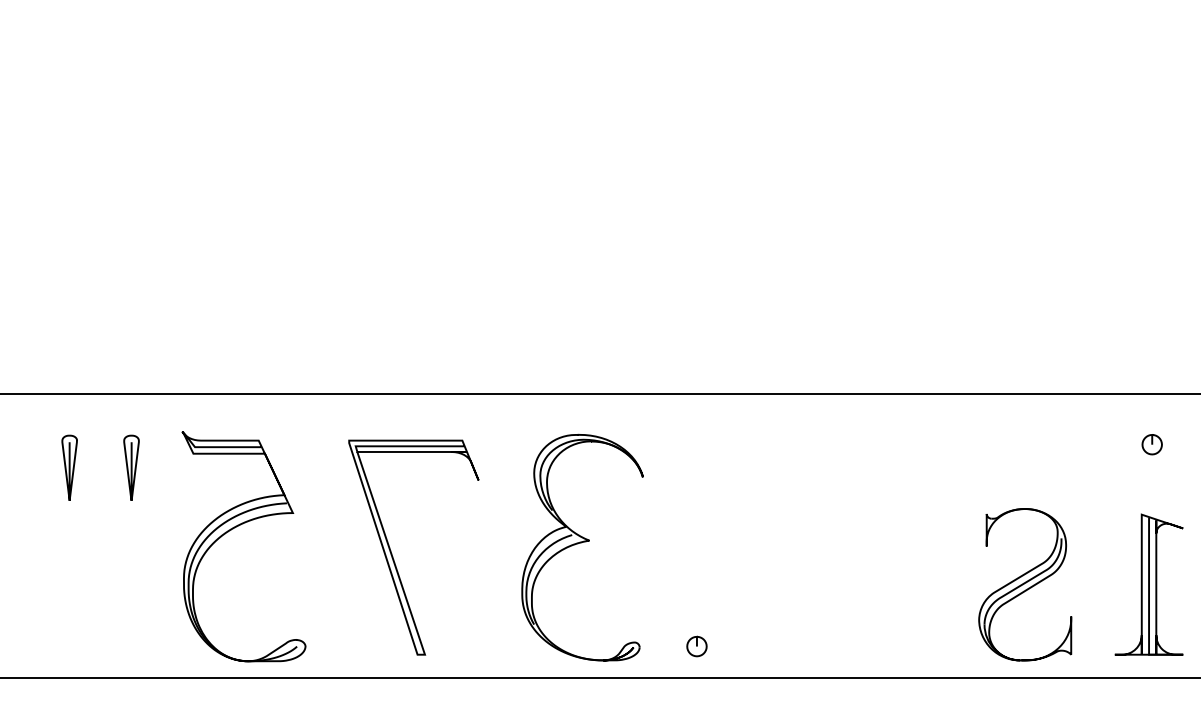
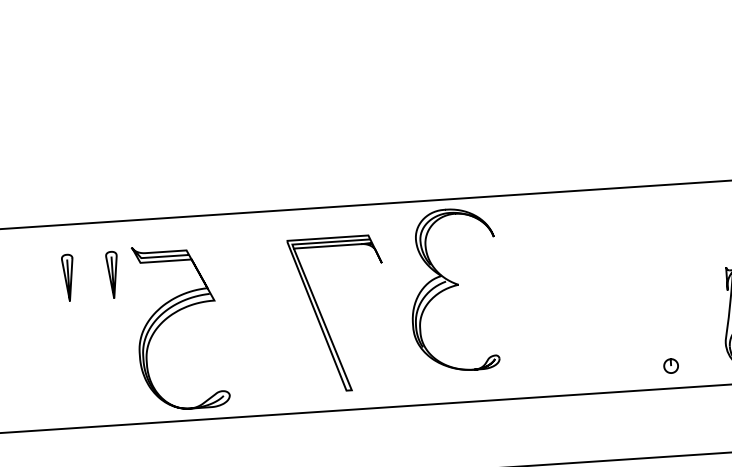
part: (233, 529) -> (172, 315), moved
part: (582, 547) -> (453, 290), moved
curve: (392, 553) -> (323, 319), moved
curve: (696, 646) -> (670, 366), moved

